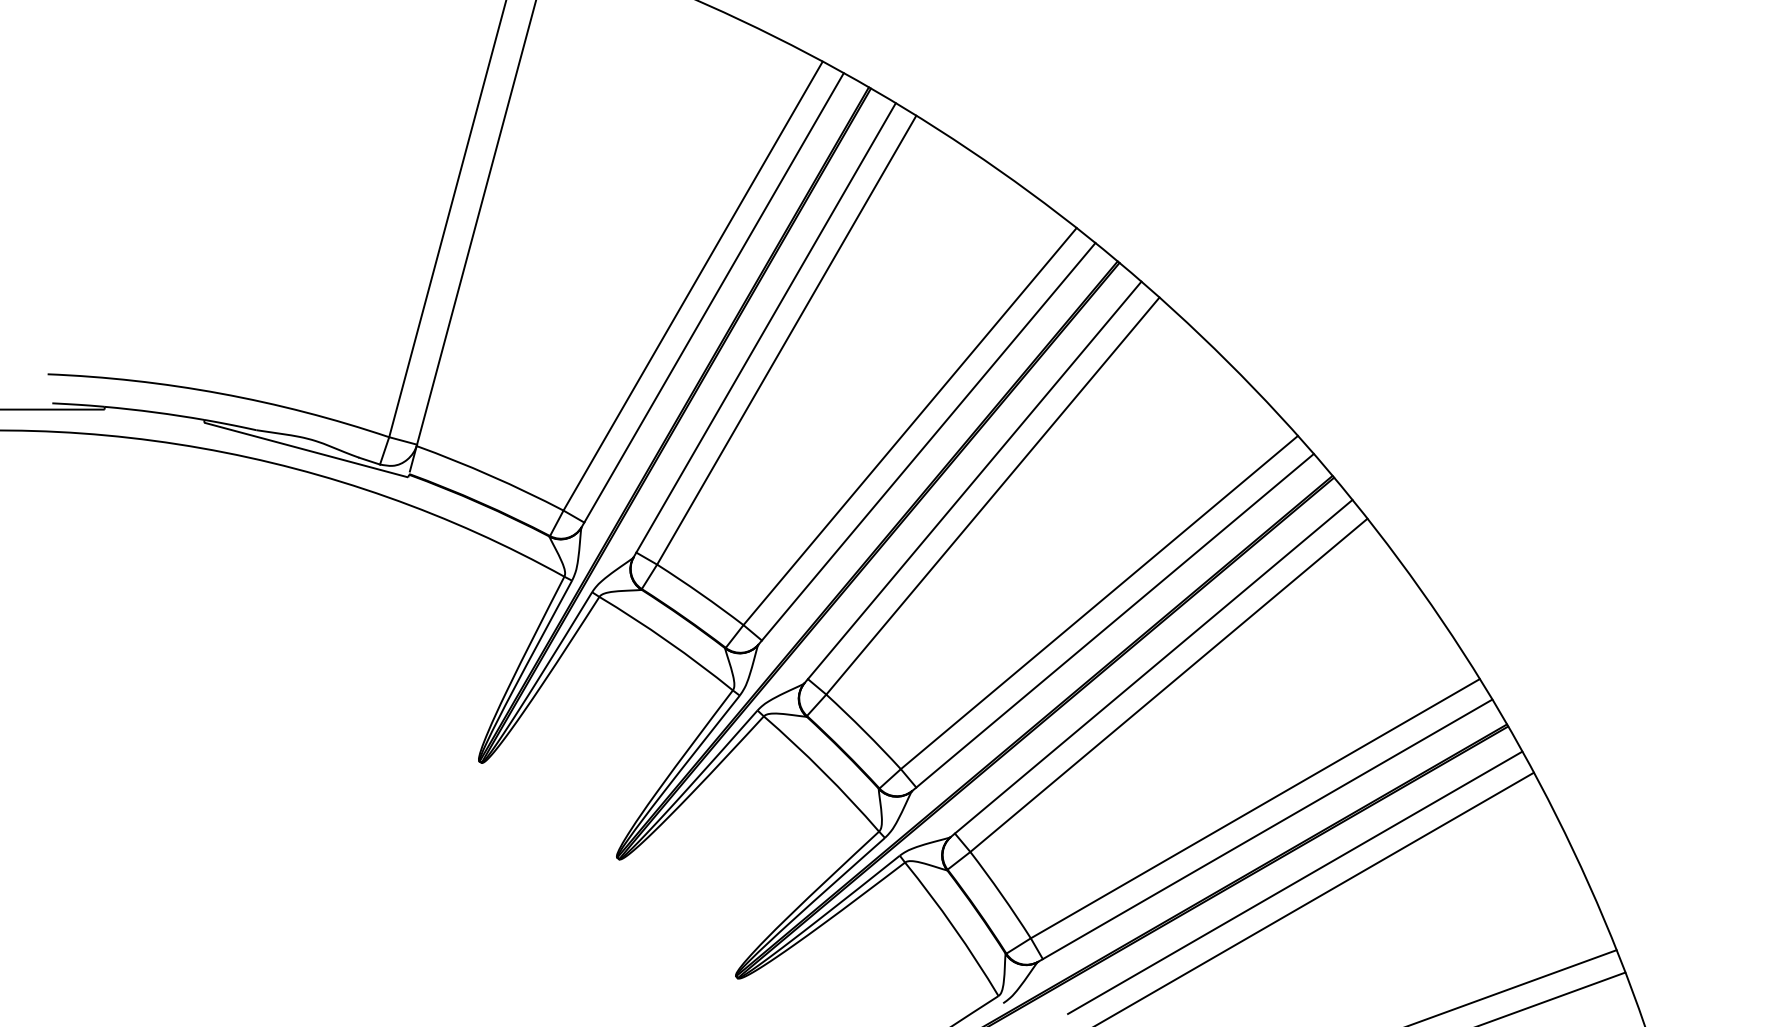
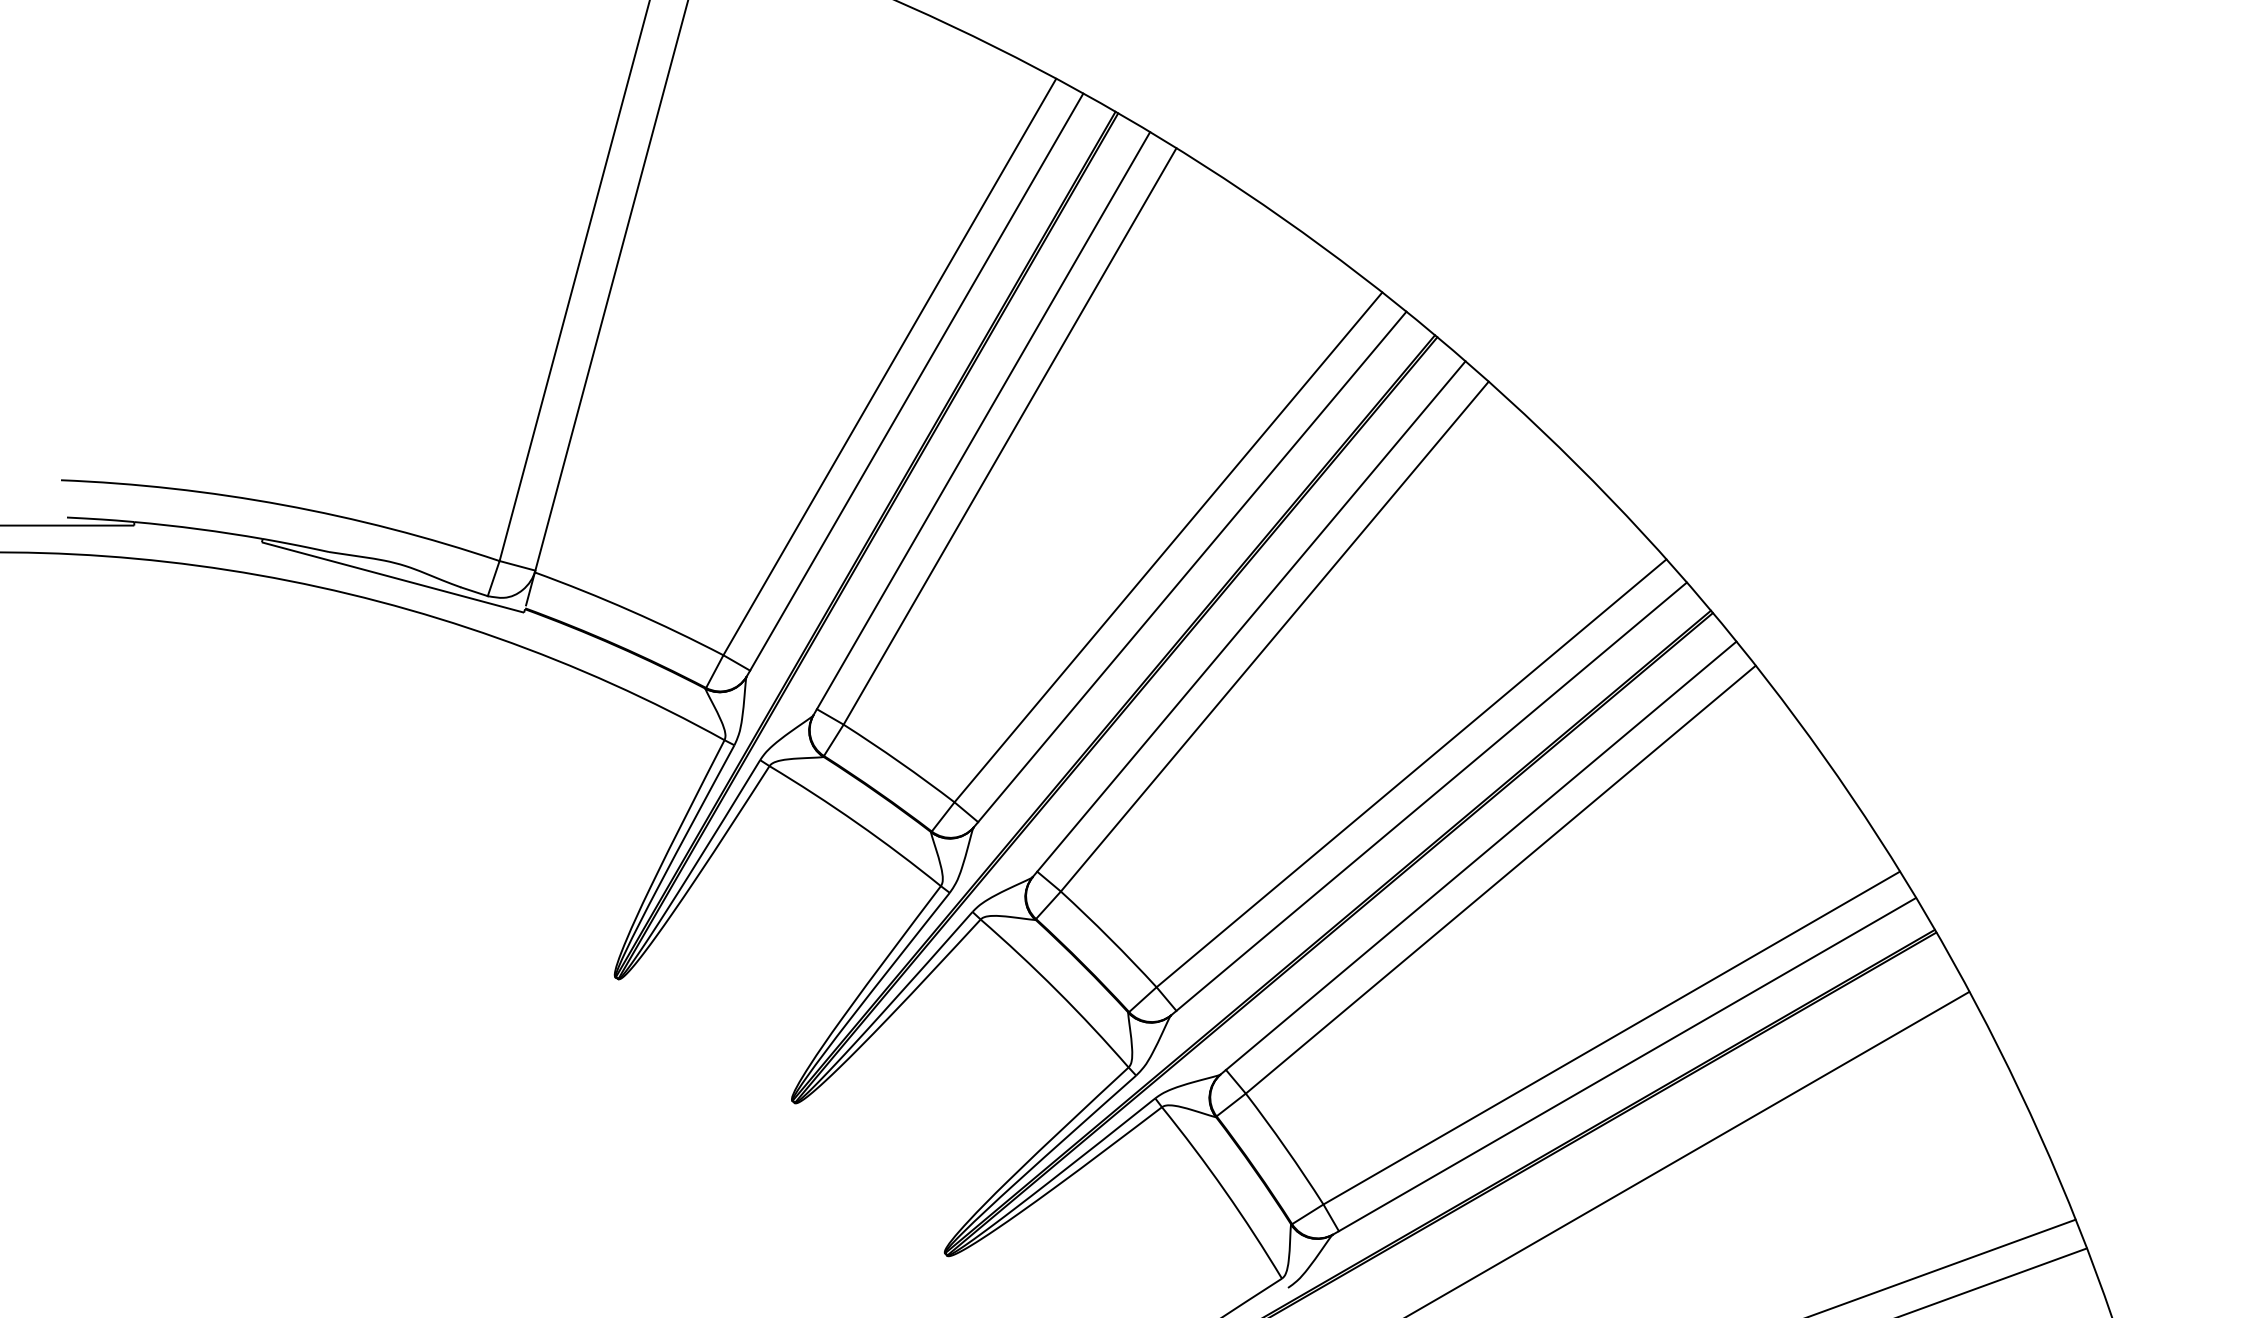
line: (1294, 882) -> (1662, 1132), removed

